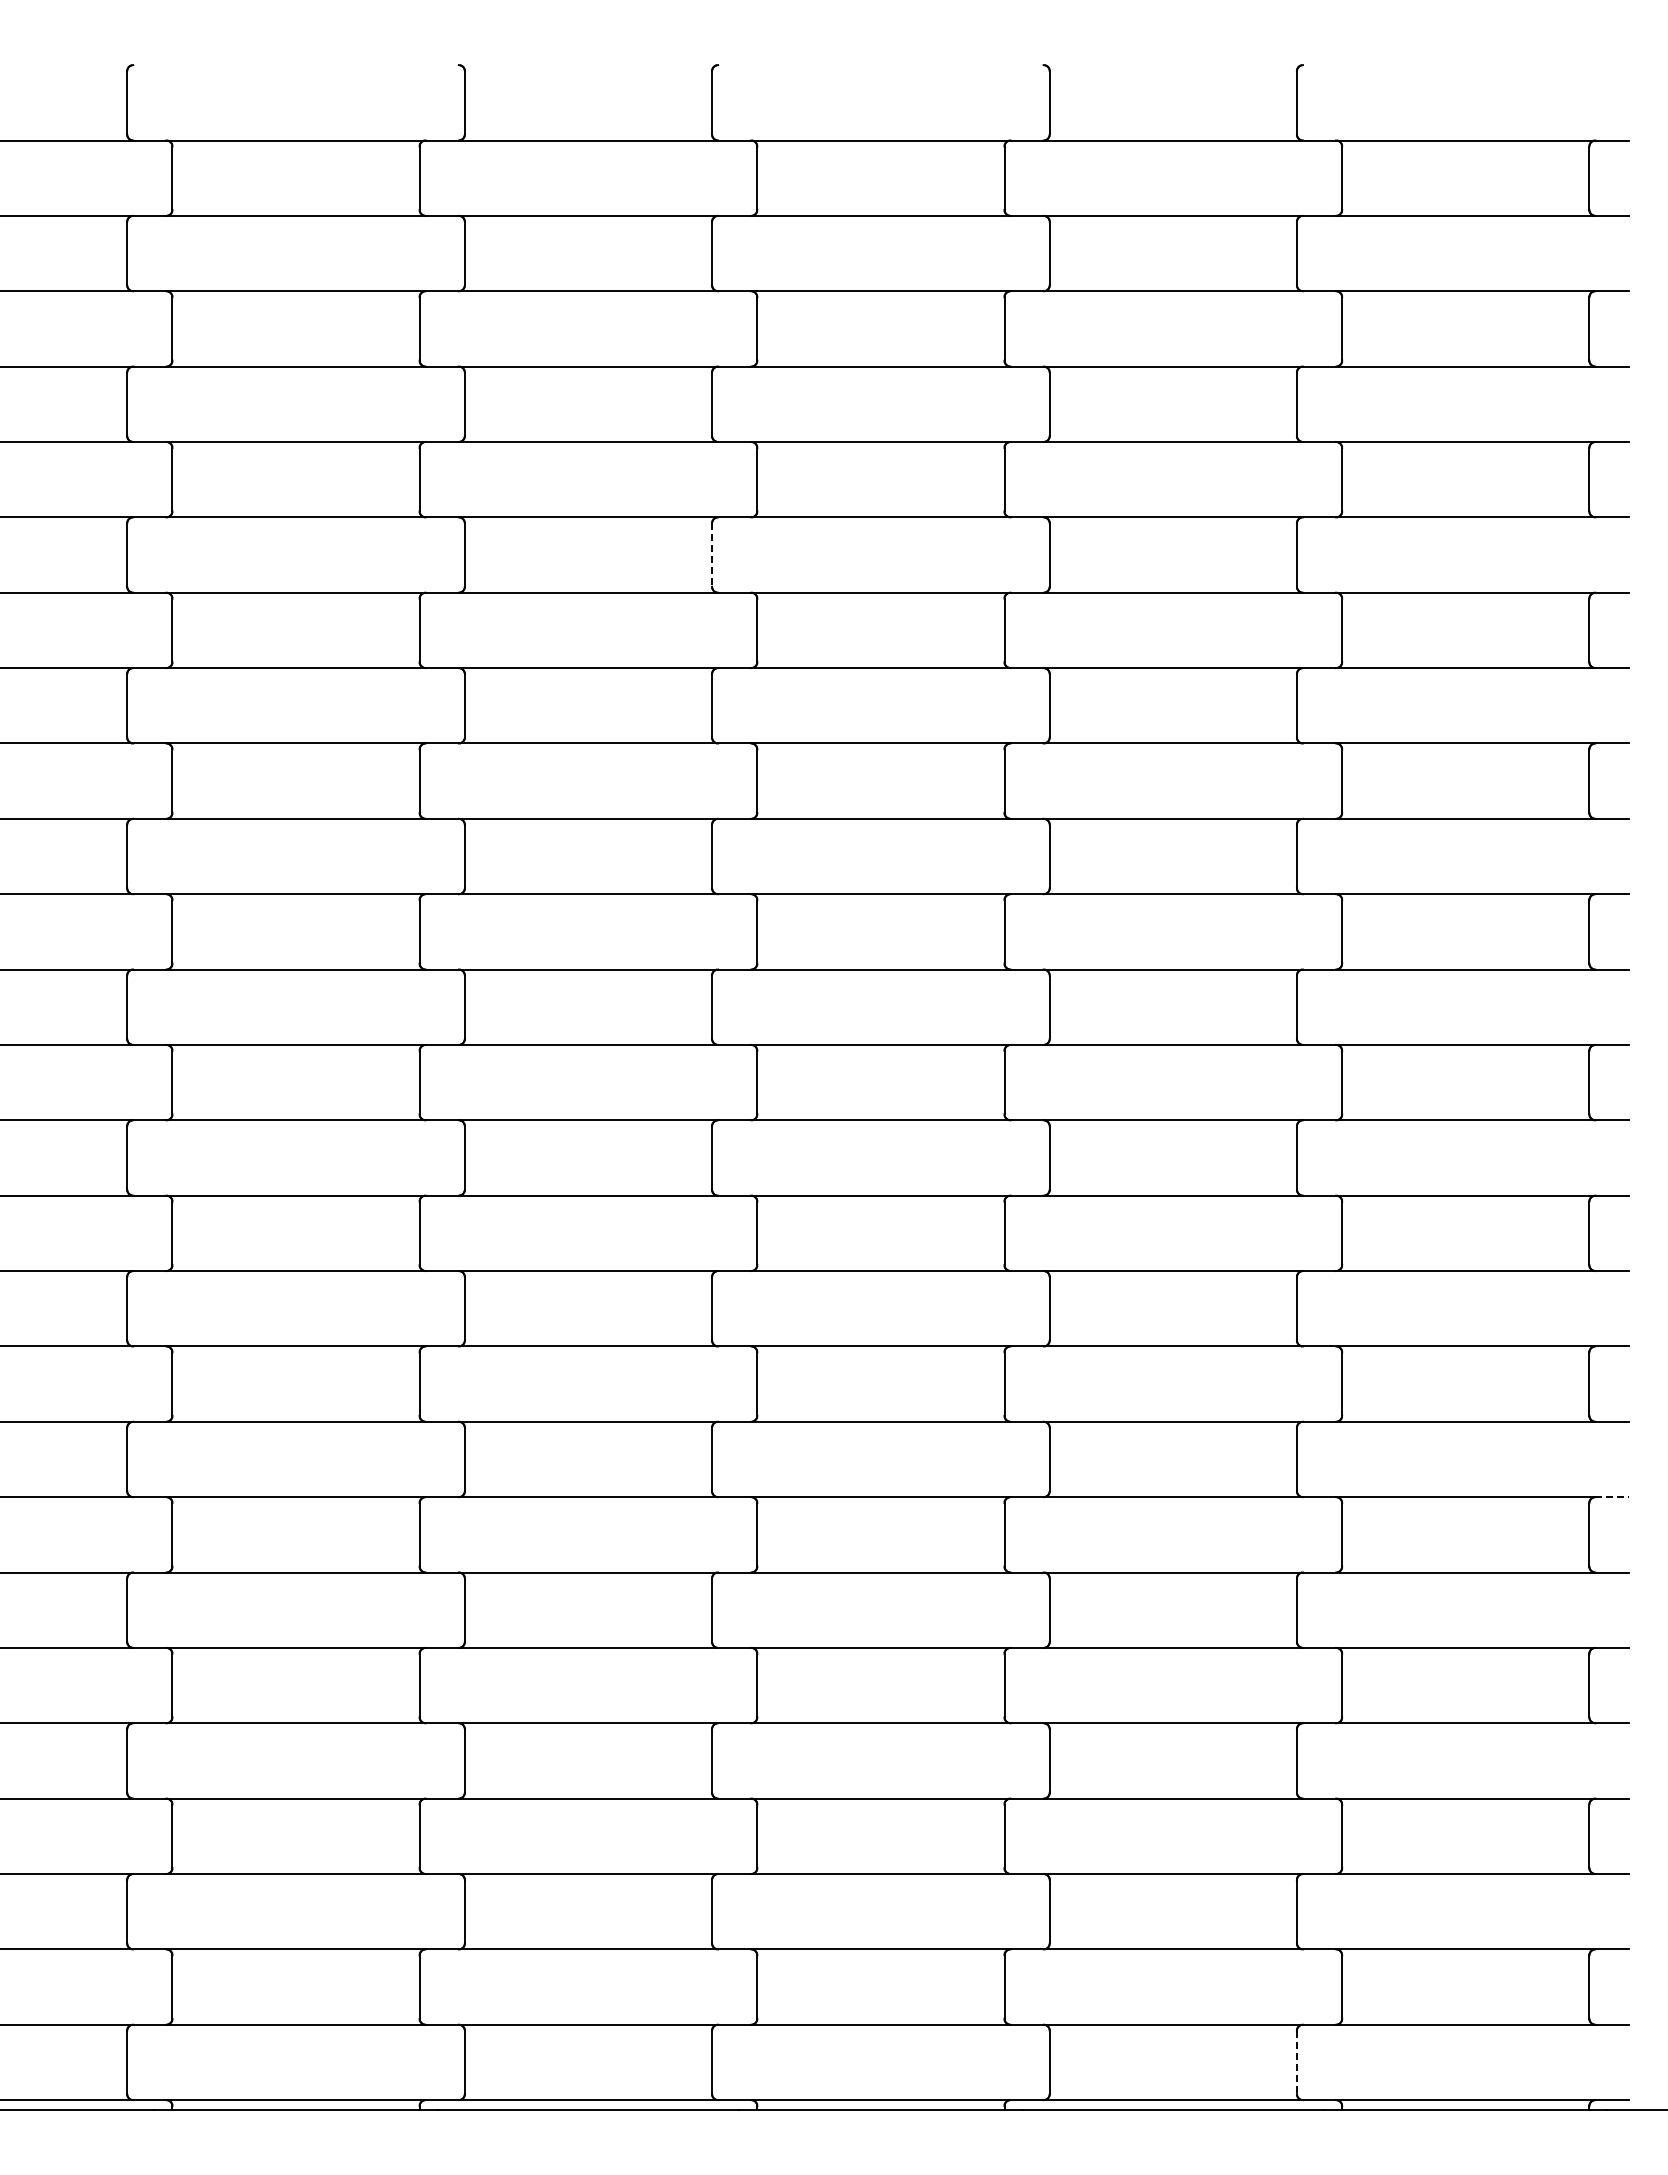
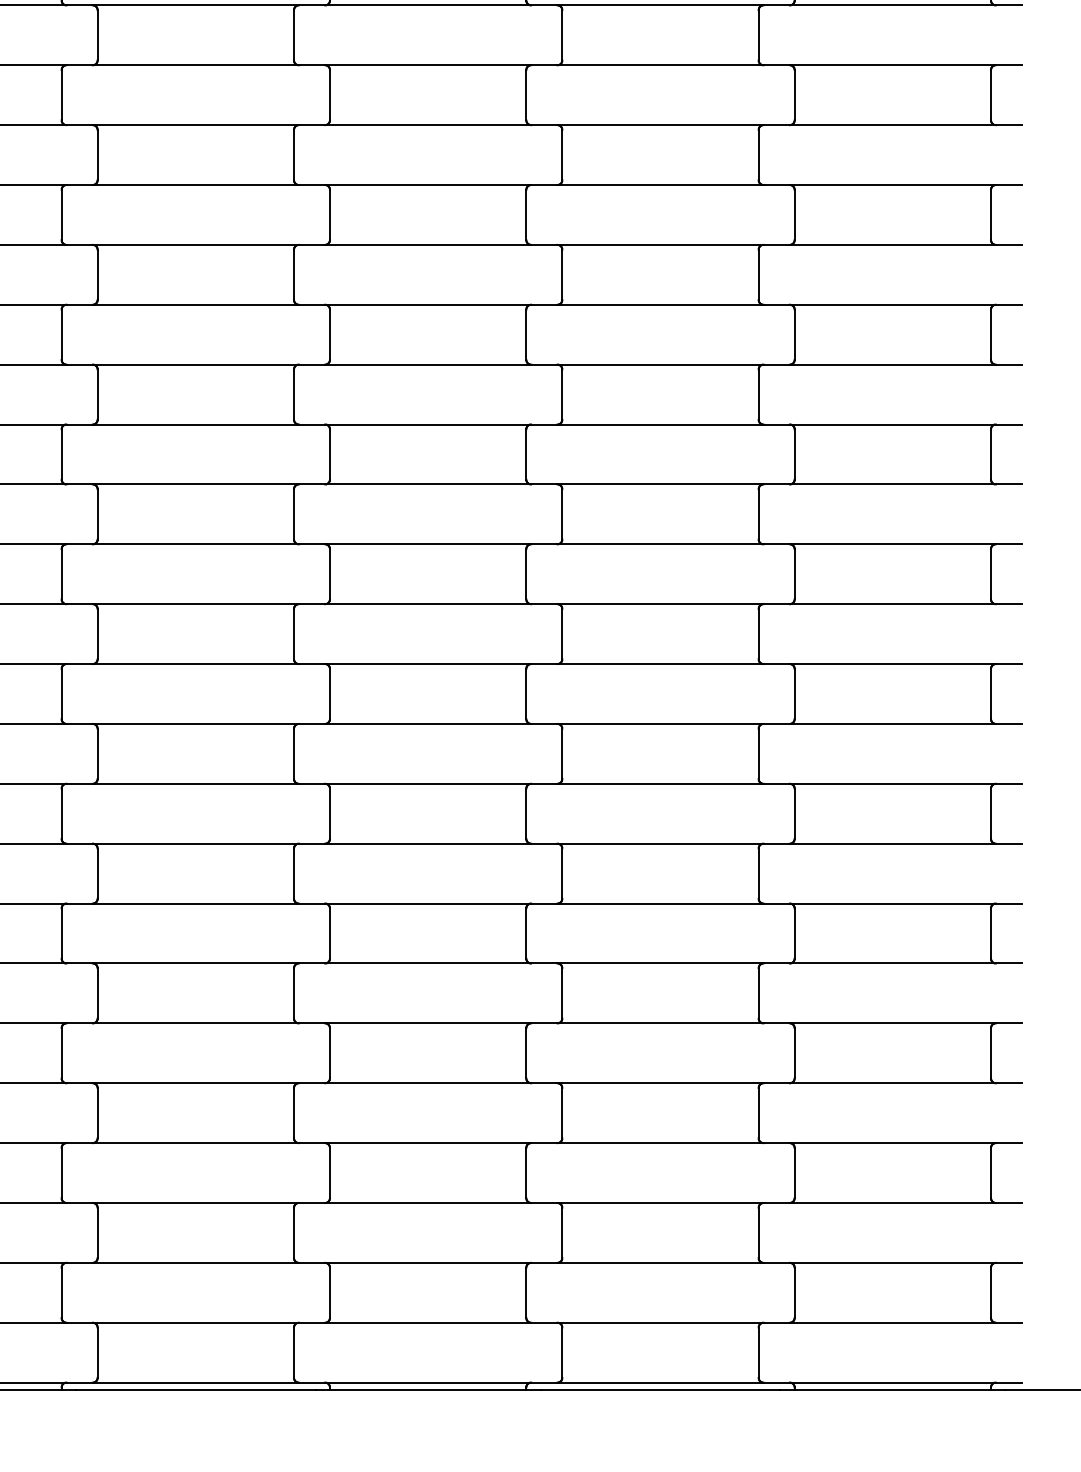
line: (712, 555) -> (294, 155), dashed -> solid
line: (1611, 1497) -> (1008, 903), dashed -> solid
line: (1296, 2062) -> (758, 1352), dashed -> solid

